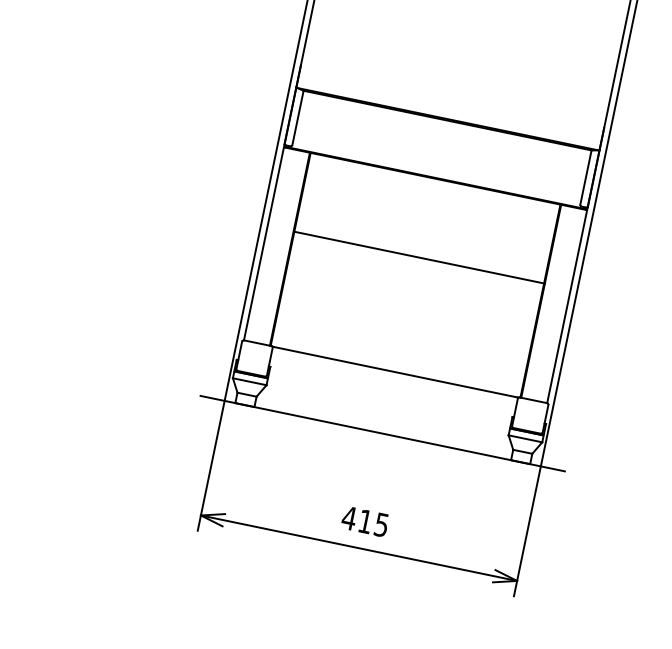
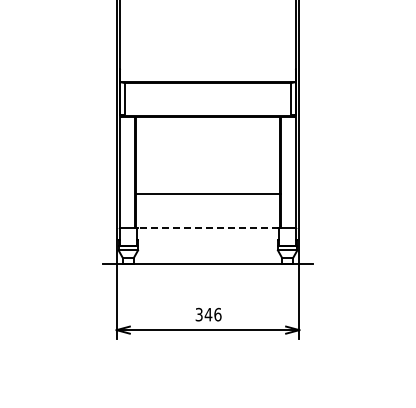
line: (418, 257) -> (207, 194), moved
line: (396, 372) -> (208, 228), solid -> dashed
text: (365, 521) -> (208, 314), 415 -> 346

